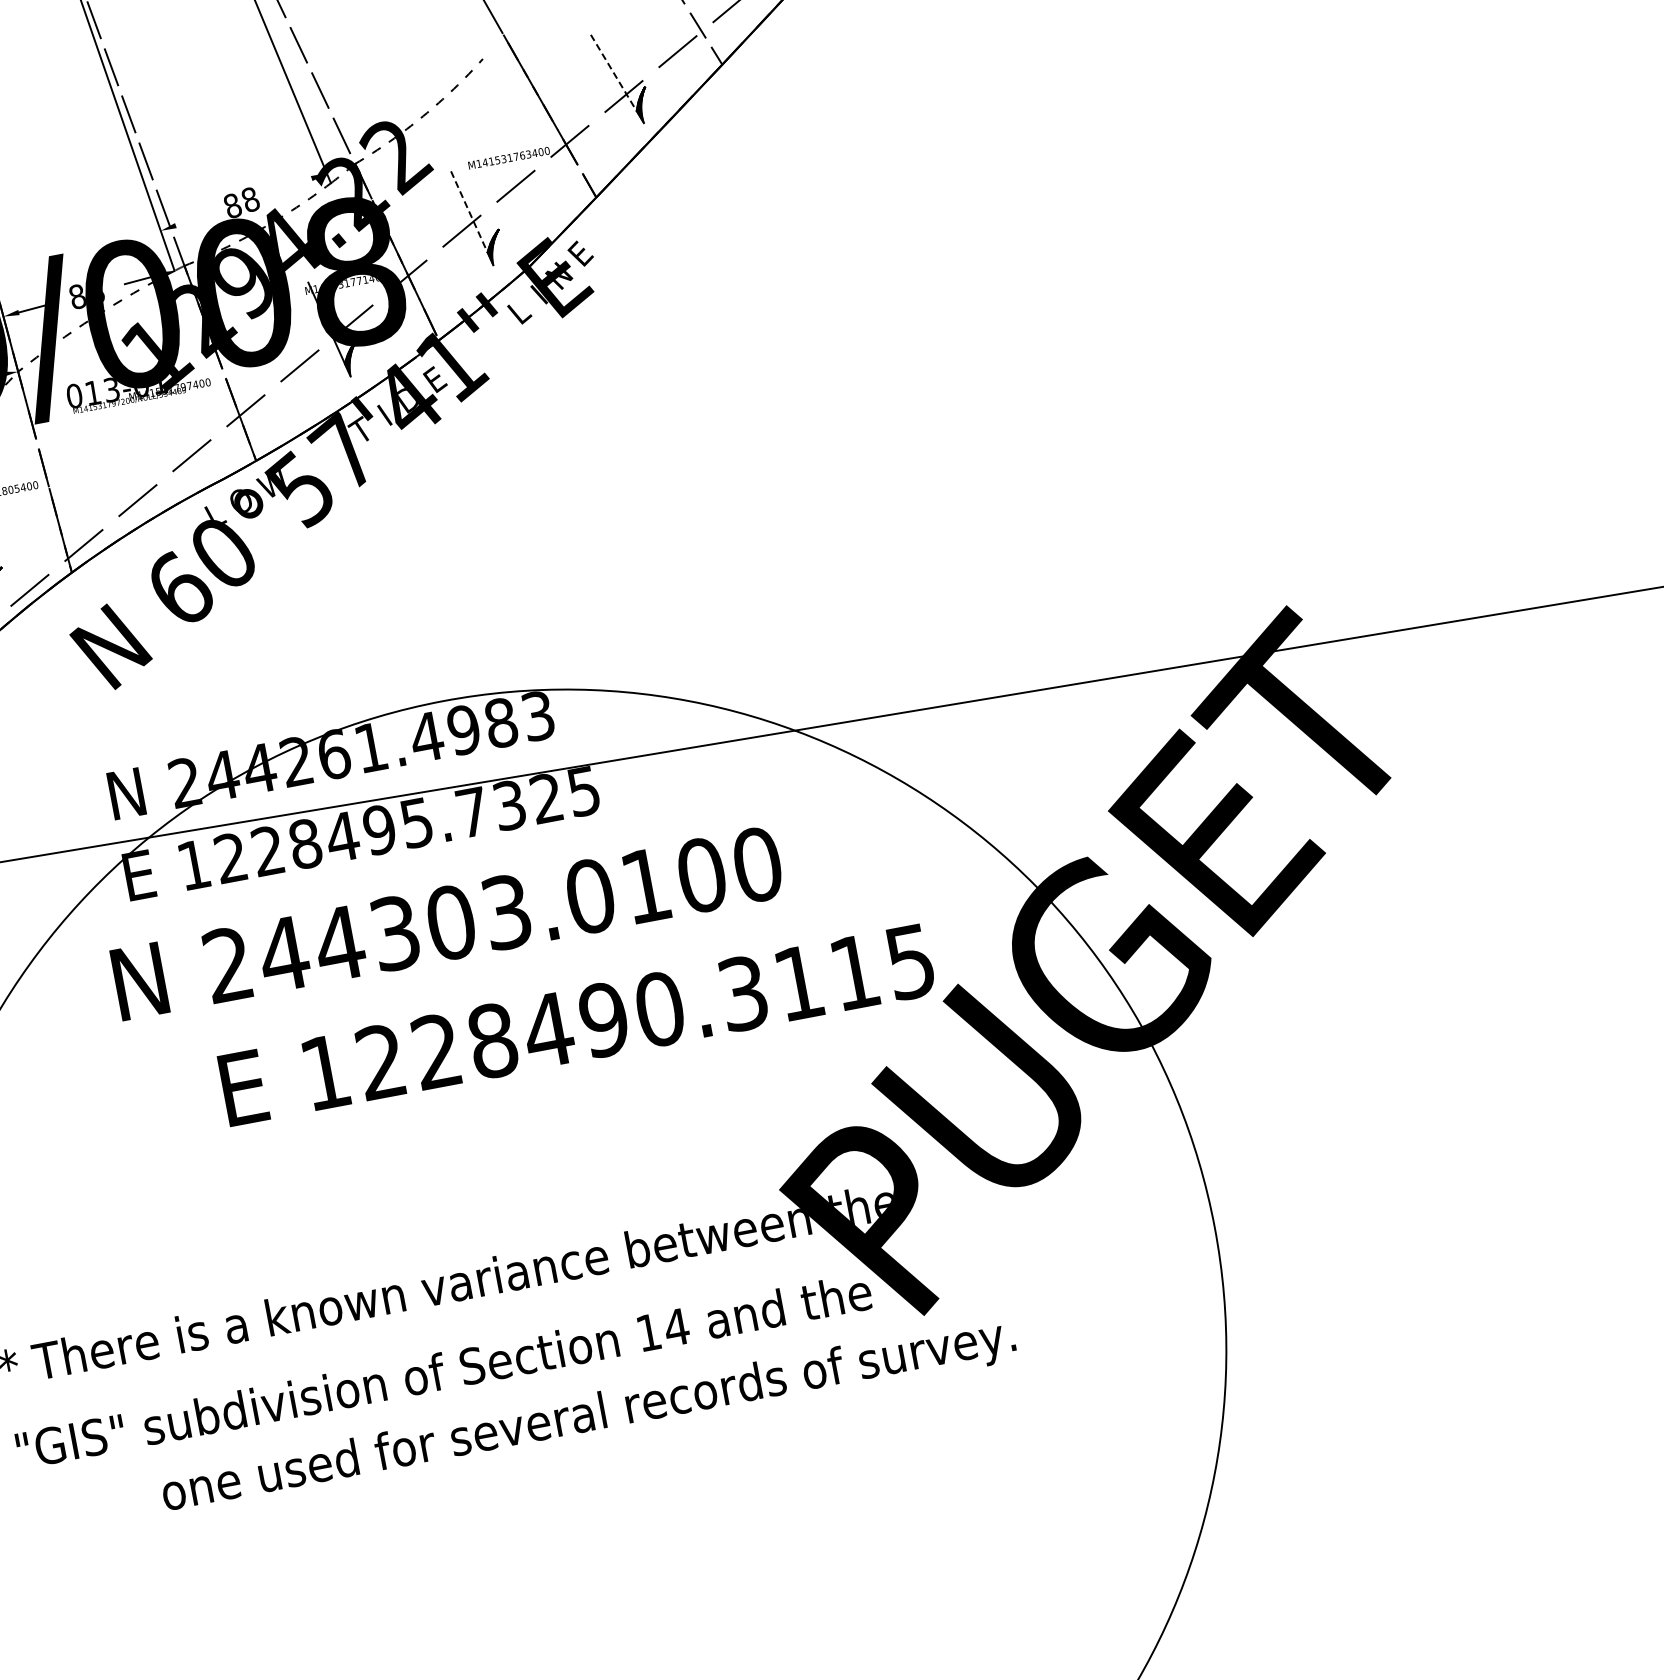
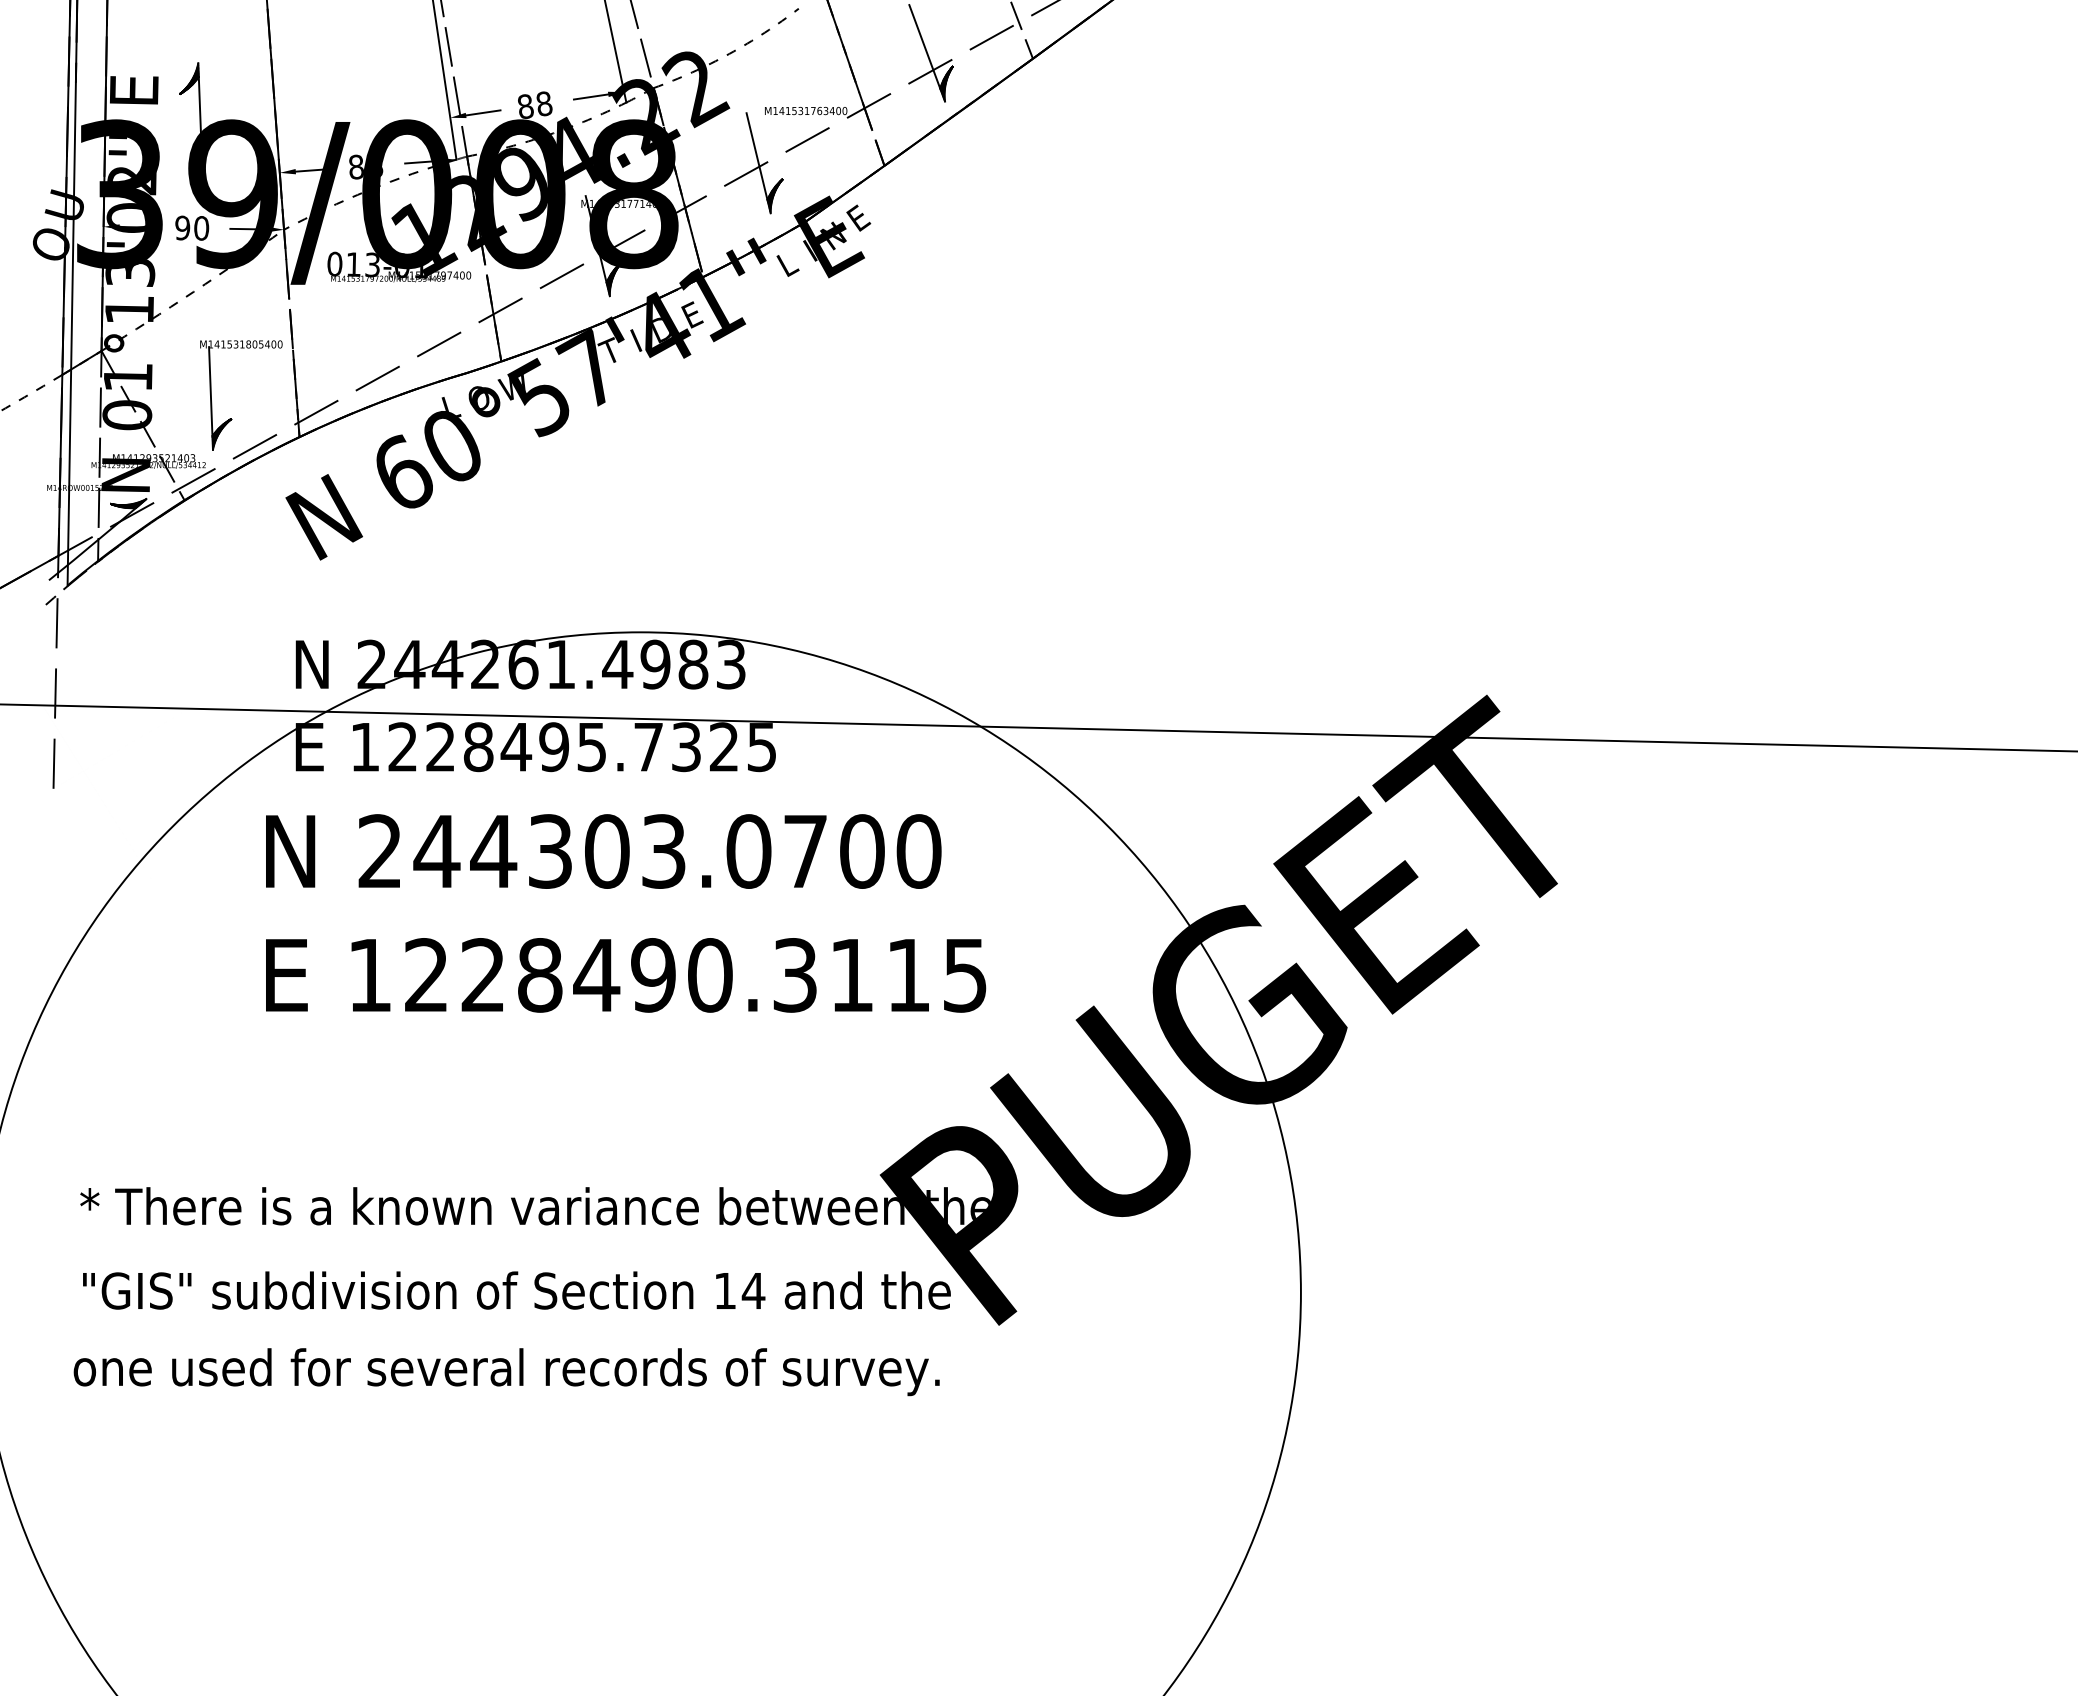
line: (613, 73) -> (924, 47), dashed -> solid
line: (294, 183) -> (590, 96), added
line: (469, 211) -> (757, 156), dashed -> solid
line: (192, 219) -> (483, 112), added
text: (646, 885) -> (805, 851), 244303.0100 -> 244303.0700
text: (577, 1024) -> (626, 975), moved
text: (588, 1417) -> (506, 1372), moved

